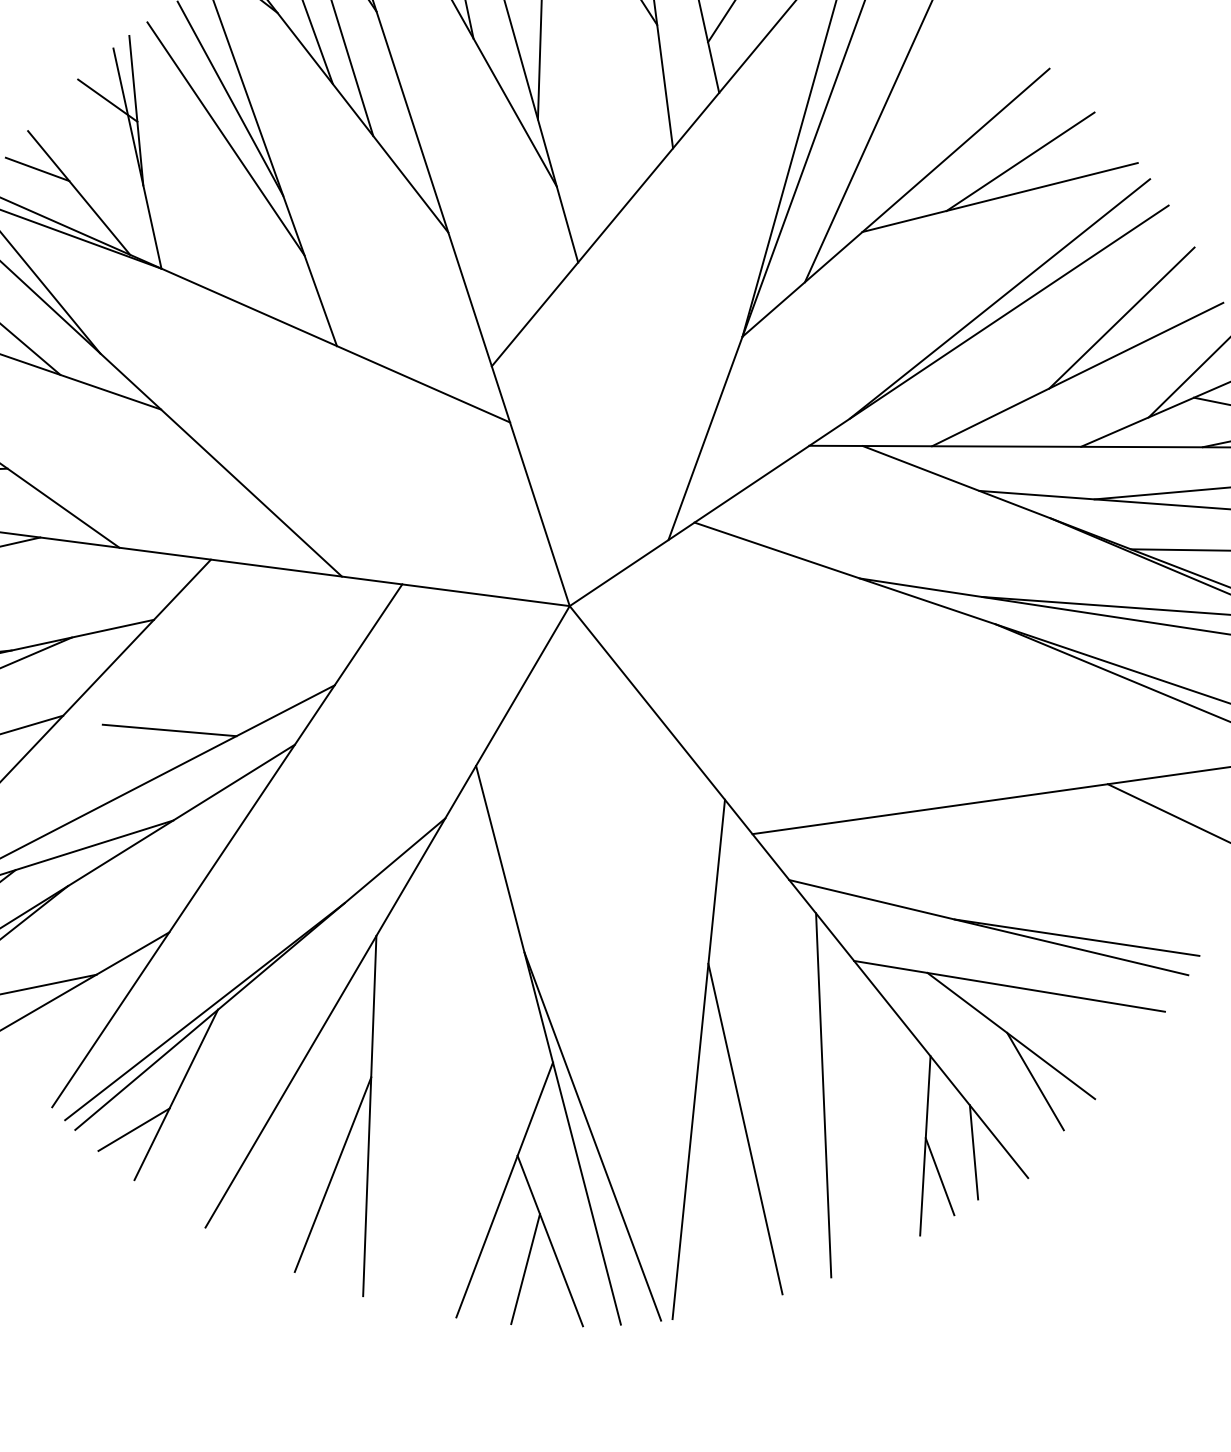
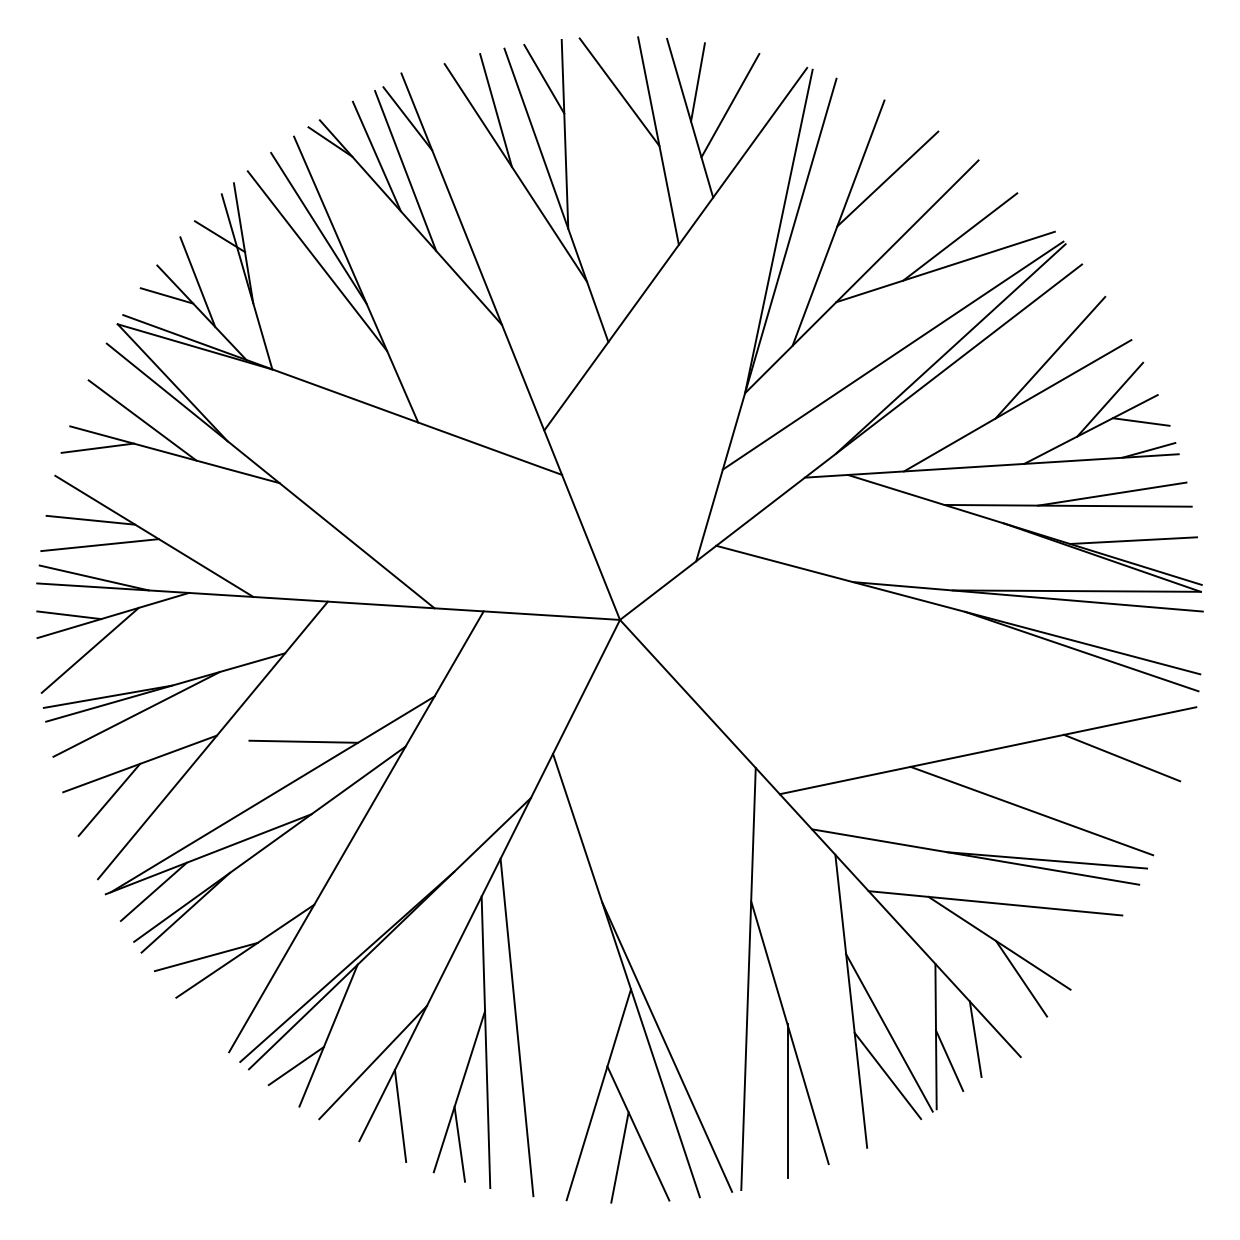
line: (935, 83) -> (887, 178), added
line: (76, 155) -> (197, 282), added
line: (927, 302) -> (892, 355), added
line: (1061, 874) -> (1031, 810), added
line: (408, 1100) -> (516, 1027), added
line: (229, 1131) -> (373, 1062), added
line: (868, 1137) -> (889, 1032), added
line: (862, 1189) -> (887, 1075), added
line: (258, 1200) -> (400, 1116), added
line: (736, 1213) -> (787, 1101), added
line: (328, 1238) -> (459, 1143), added

